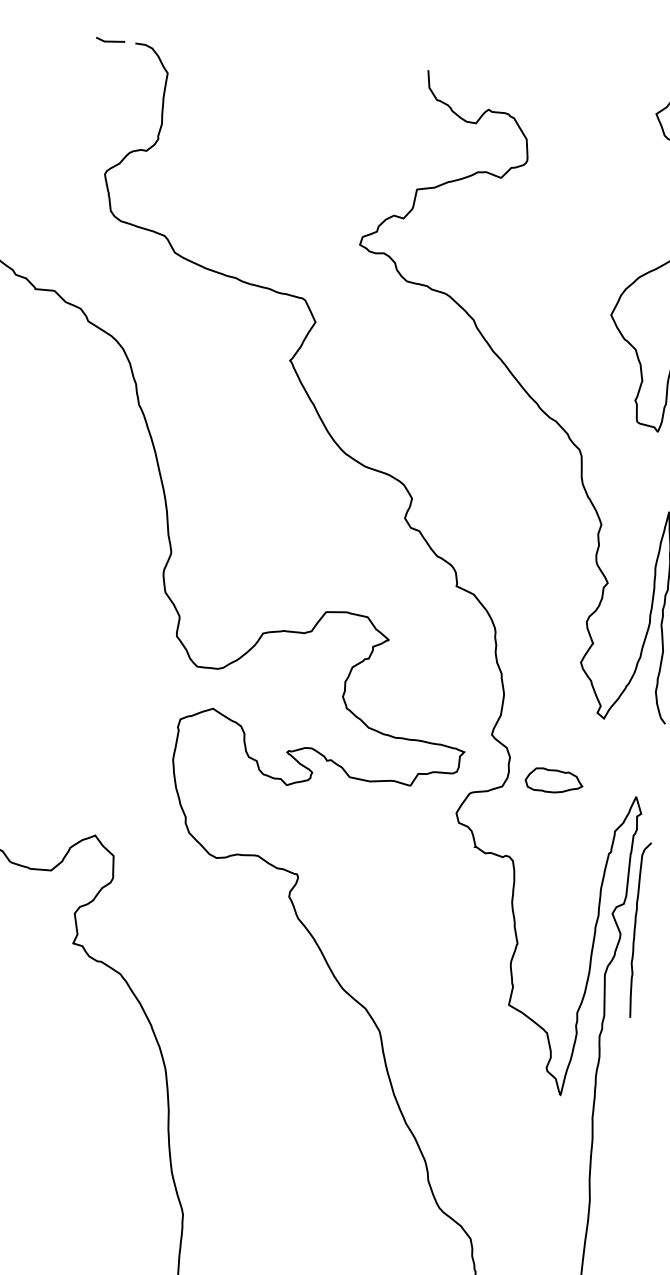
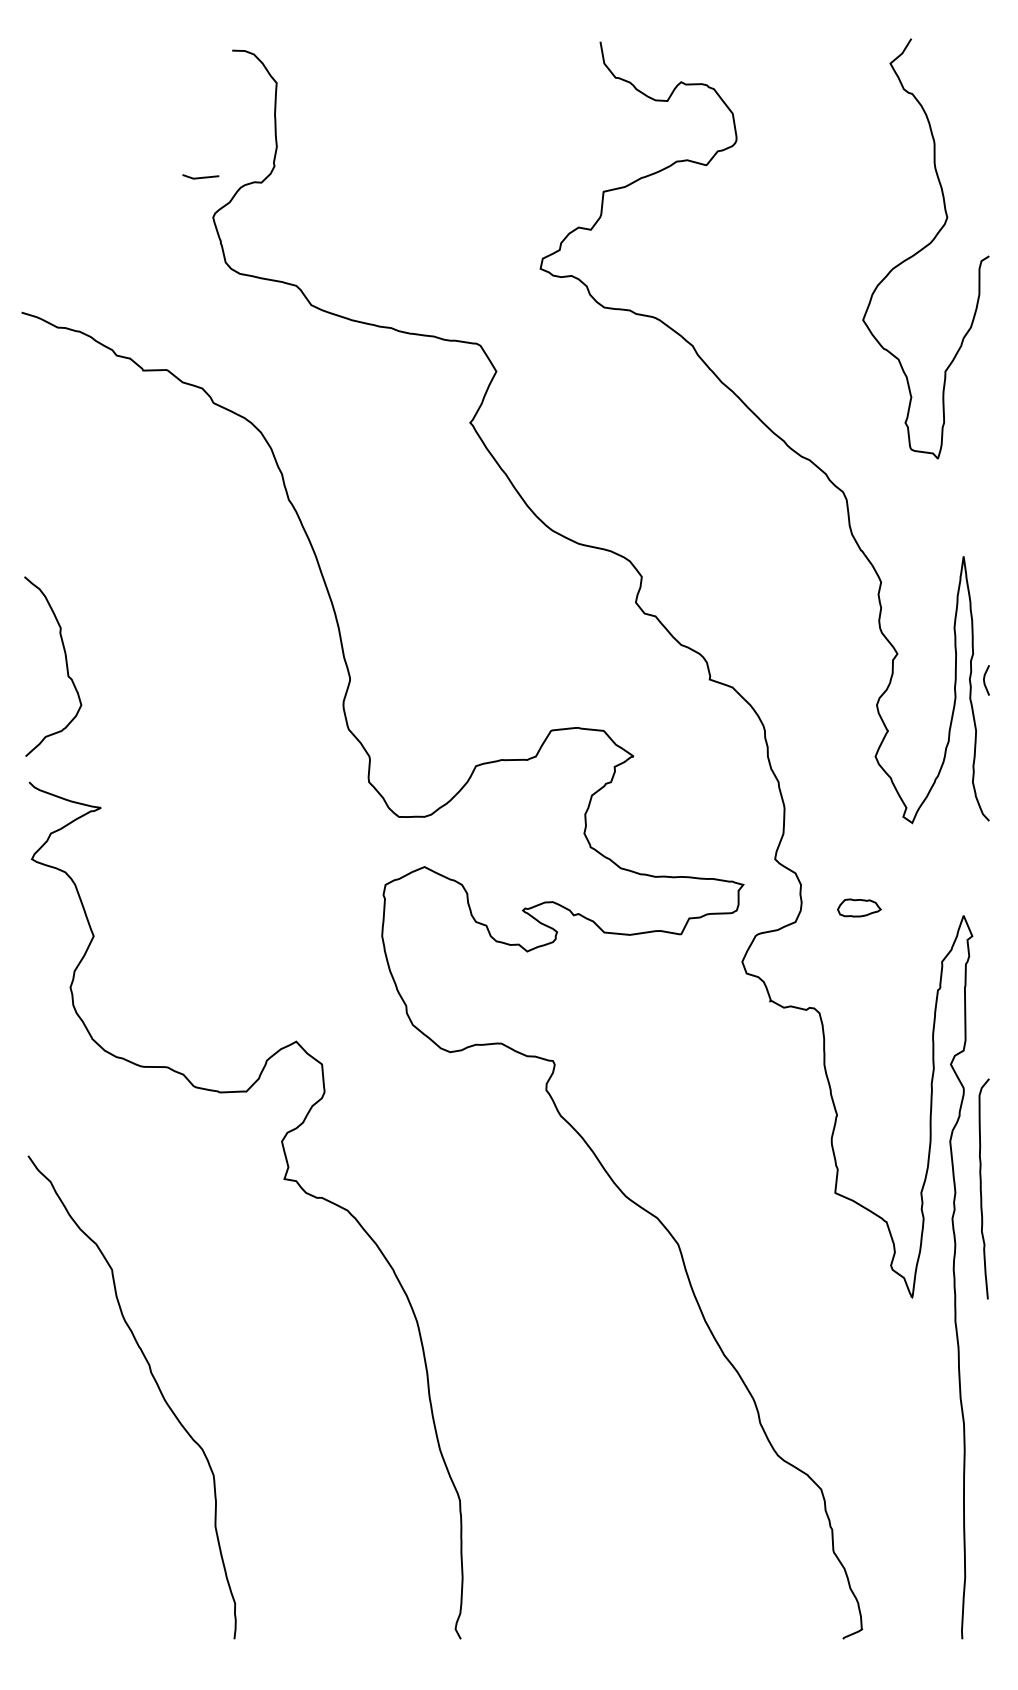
line: (110, 41) -> (200, 177), moved
part: (554, 780) -> (859, 907), size x0.6
curve: (635, 929) -> (981, 1188), moved

